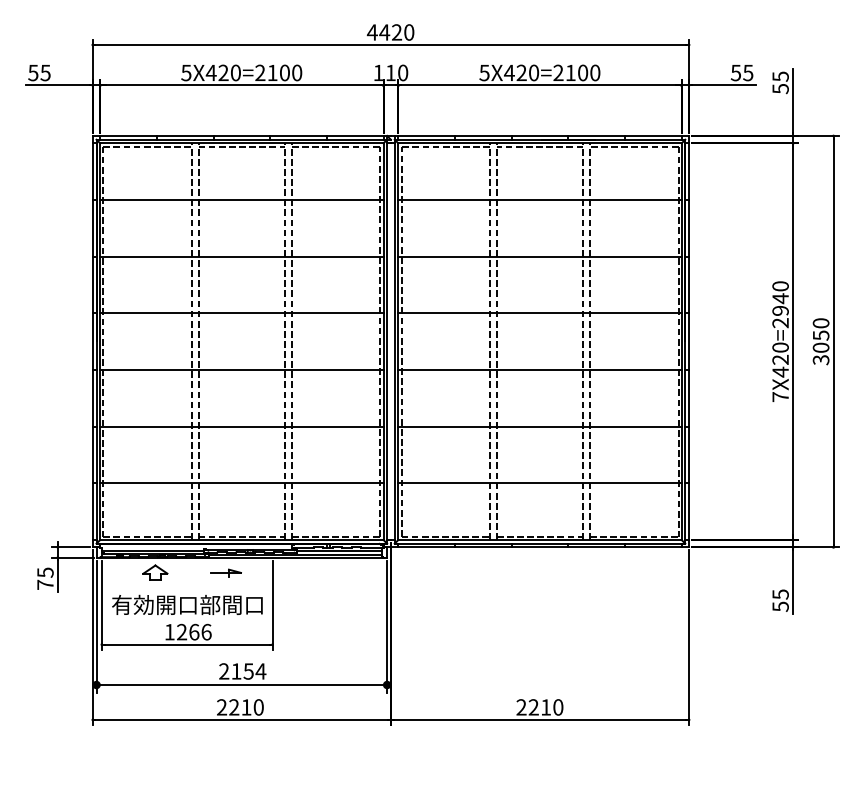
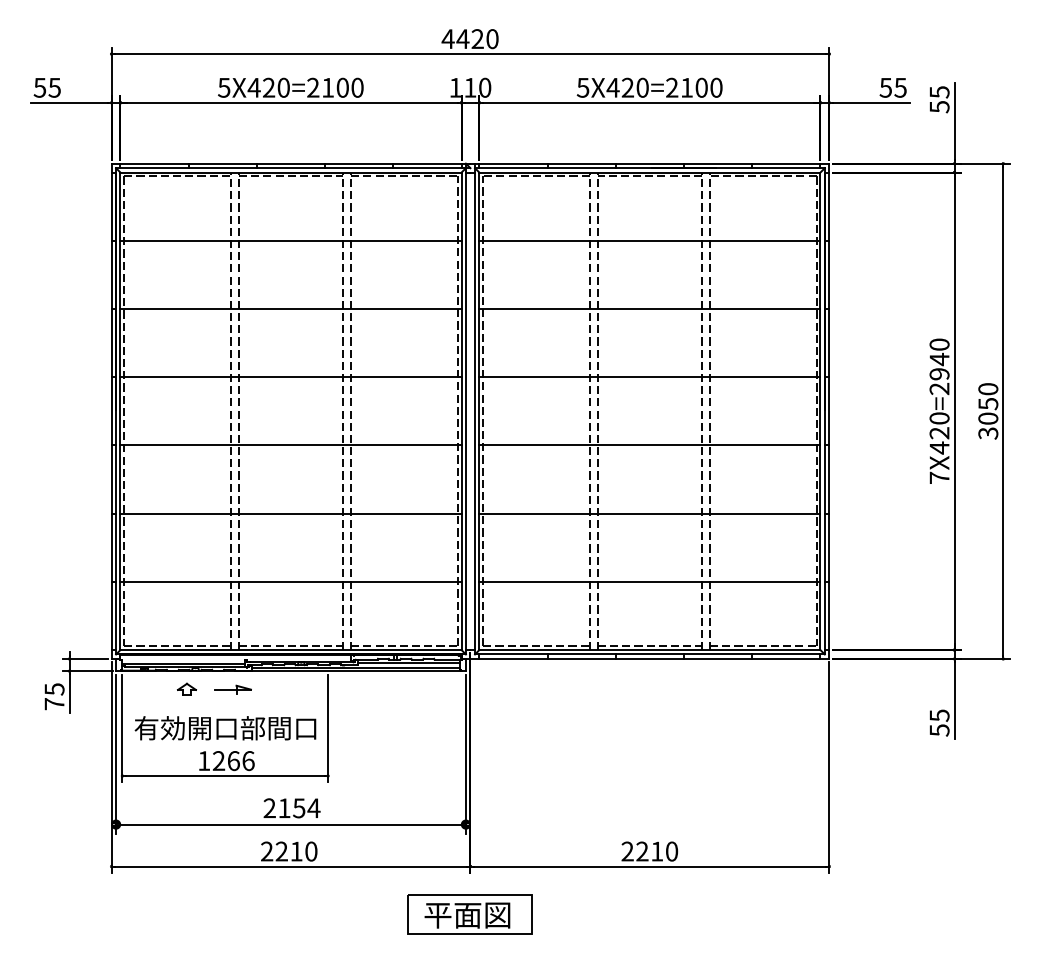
part: (155, 571) -> (186, 688), size x0.62
part: (225, 572) -> (232, 689), moved
part: (390, 759) -> (469, 914), added

